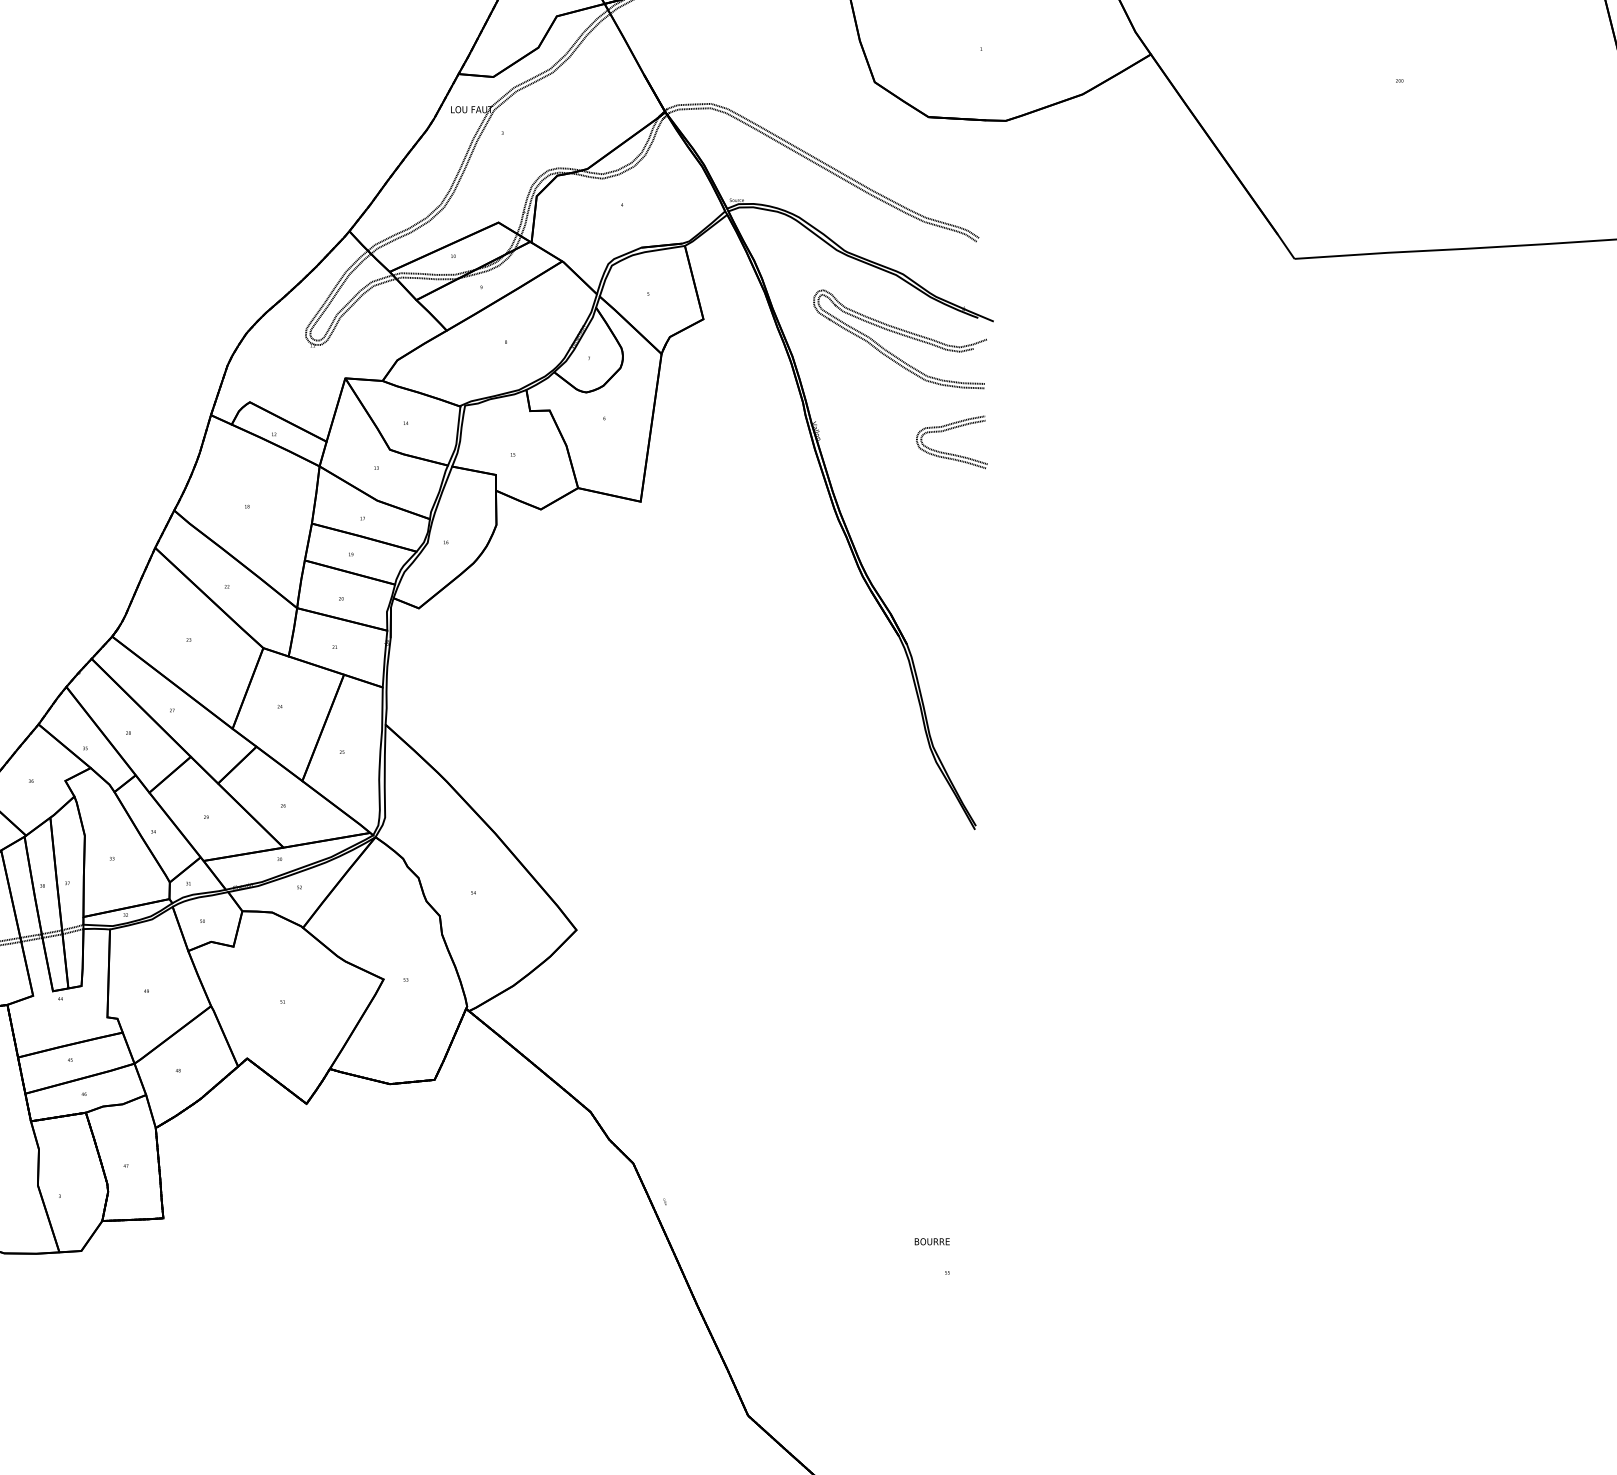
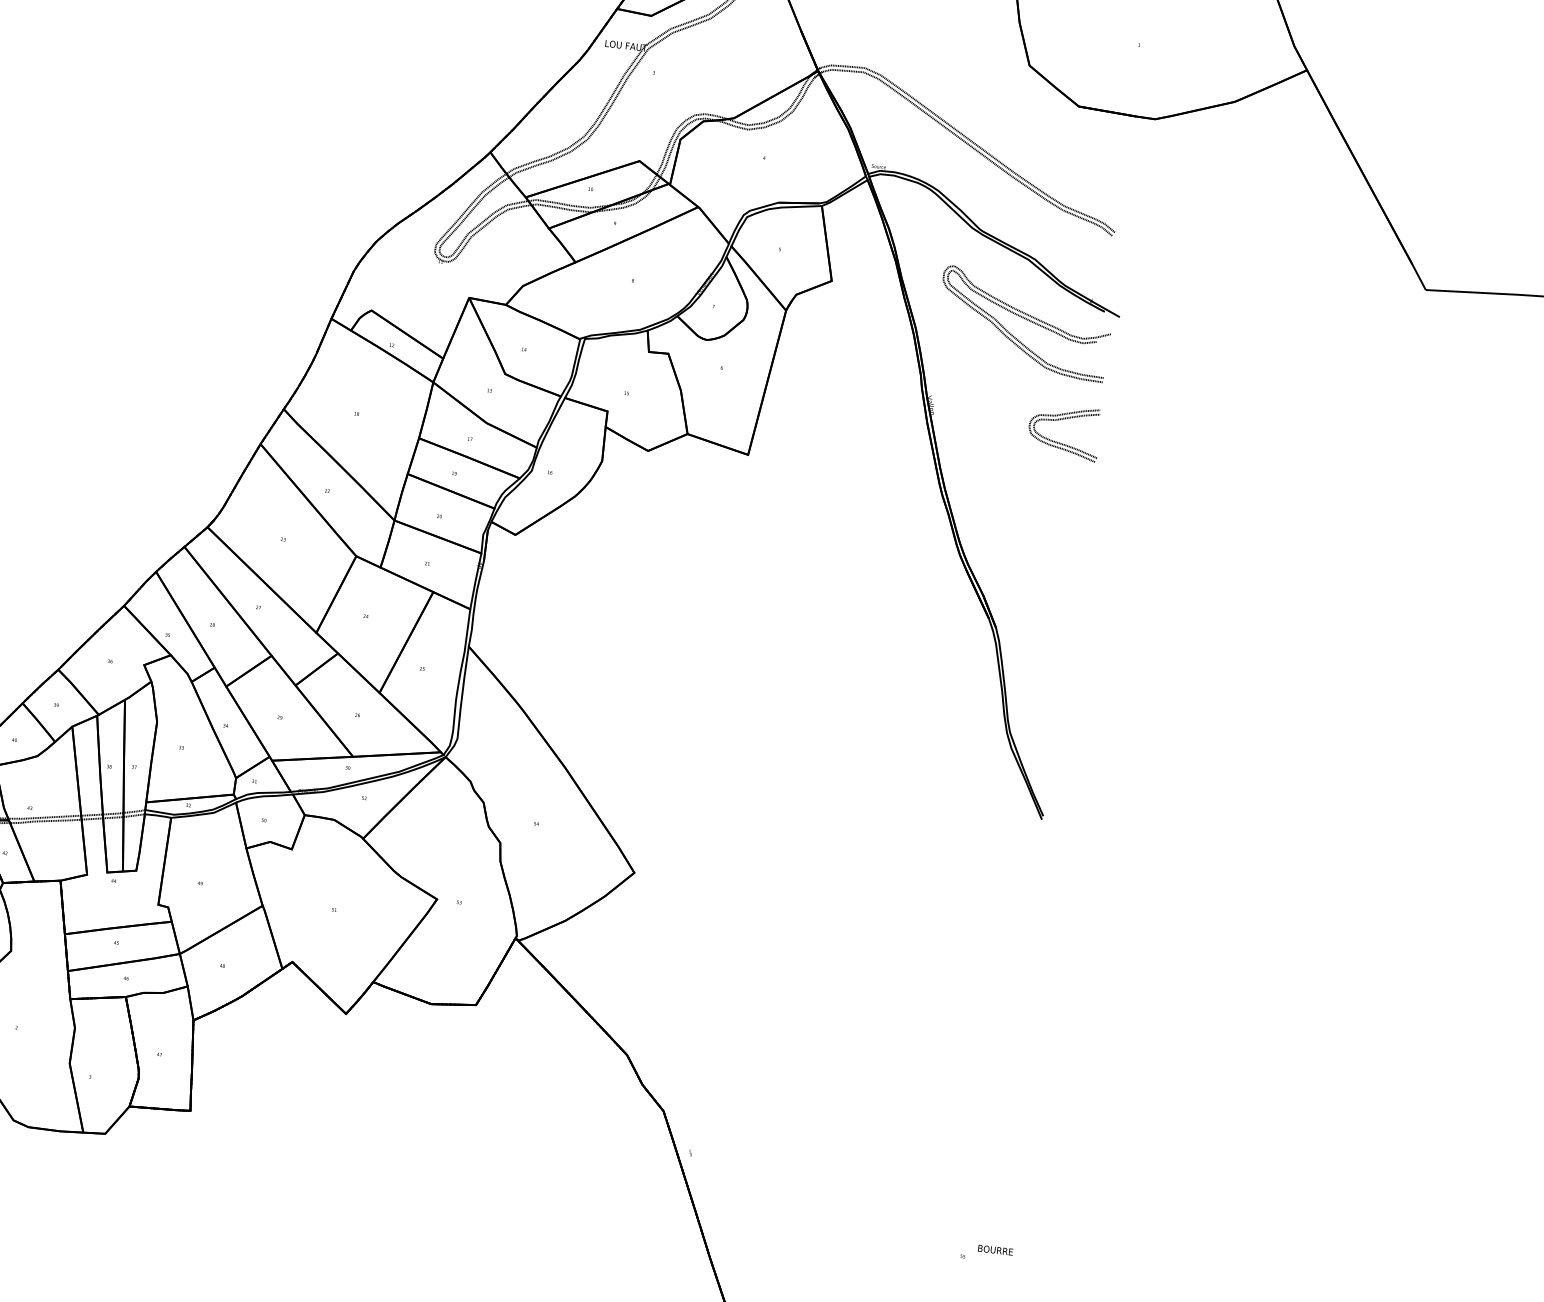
text: (931, 1241) -> (994, 1249), moved

